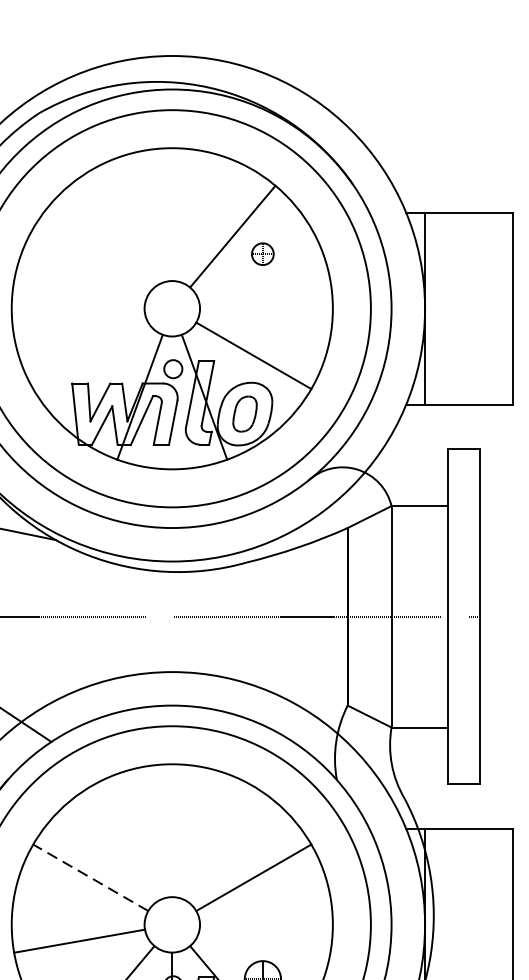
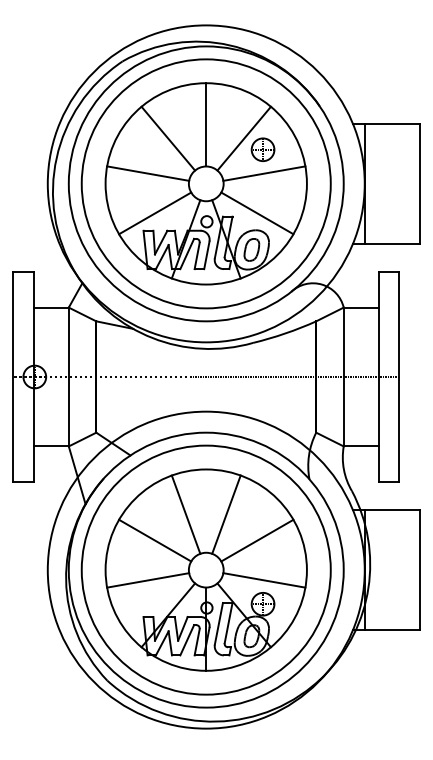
line: (172, 214) -> (206, 124), added
line: (112, 236) -> (168, 138), added
part: (261, 253) -> (262, 149), size x1.67
line: (80, 292) -> (148, 173), added
line: (265, 292) -> (264, 173), added
line: (91, 356) -> (155, 213), added
line: (139, 836) -> (185, 514), added
line: (204, 836) -> (226, 514), added
line: (91, 877) -> (155, 540), dashed -> solid
line: (265, 941) -> (264, 580), added

